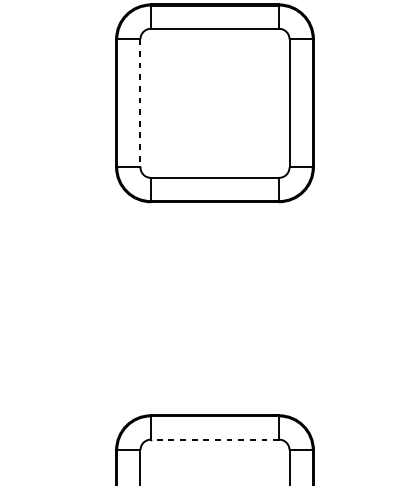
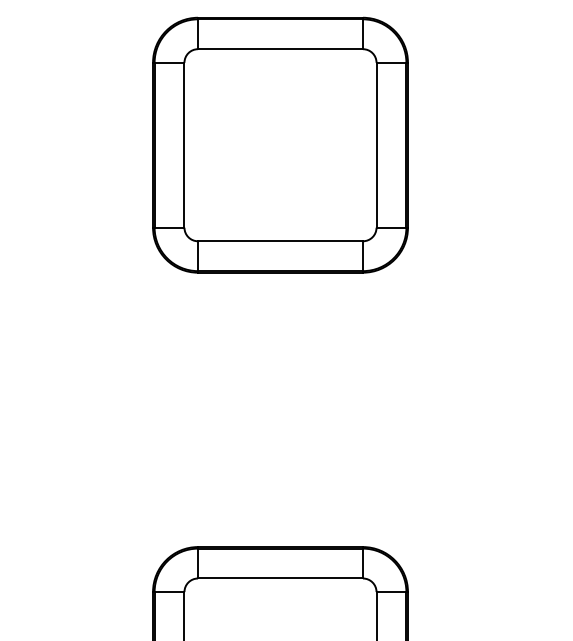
line: (140, 103) -> (184, 145), dashed -> solid
line: (214, 439) -> (280, 578), dashed -> solid

